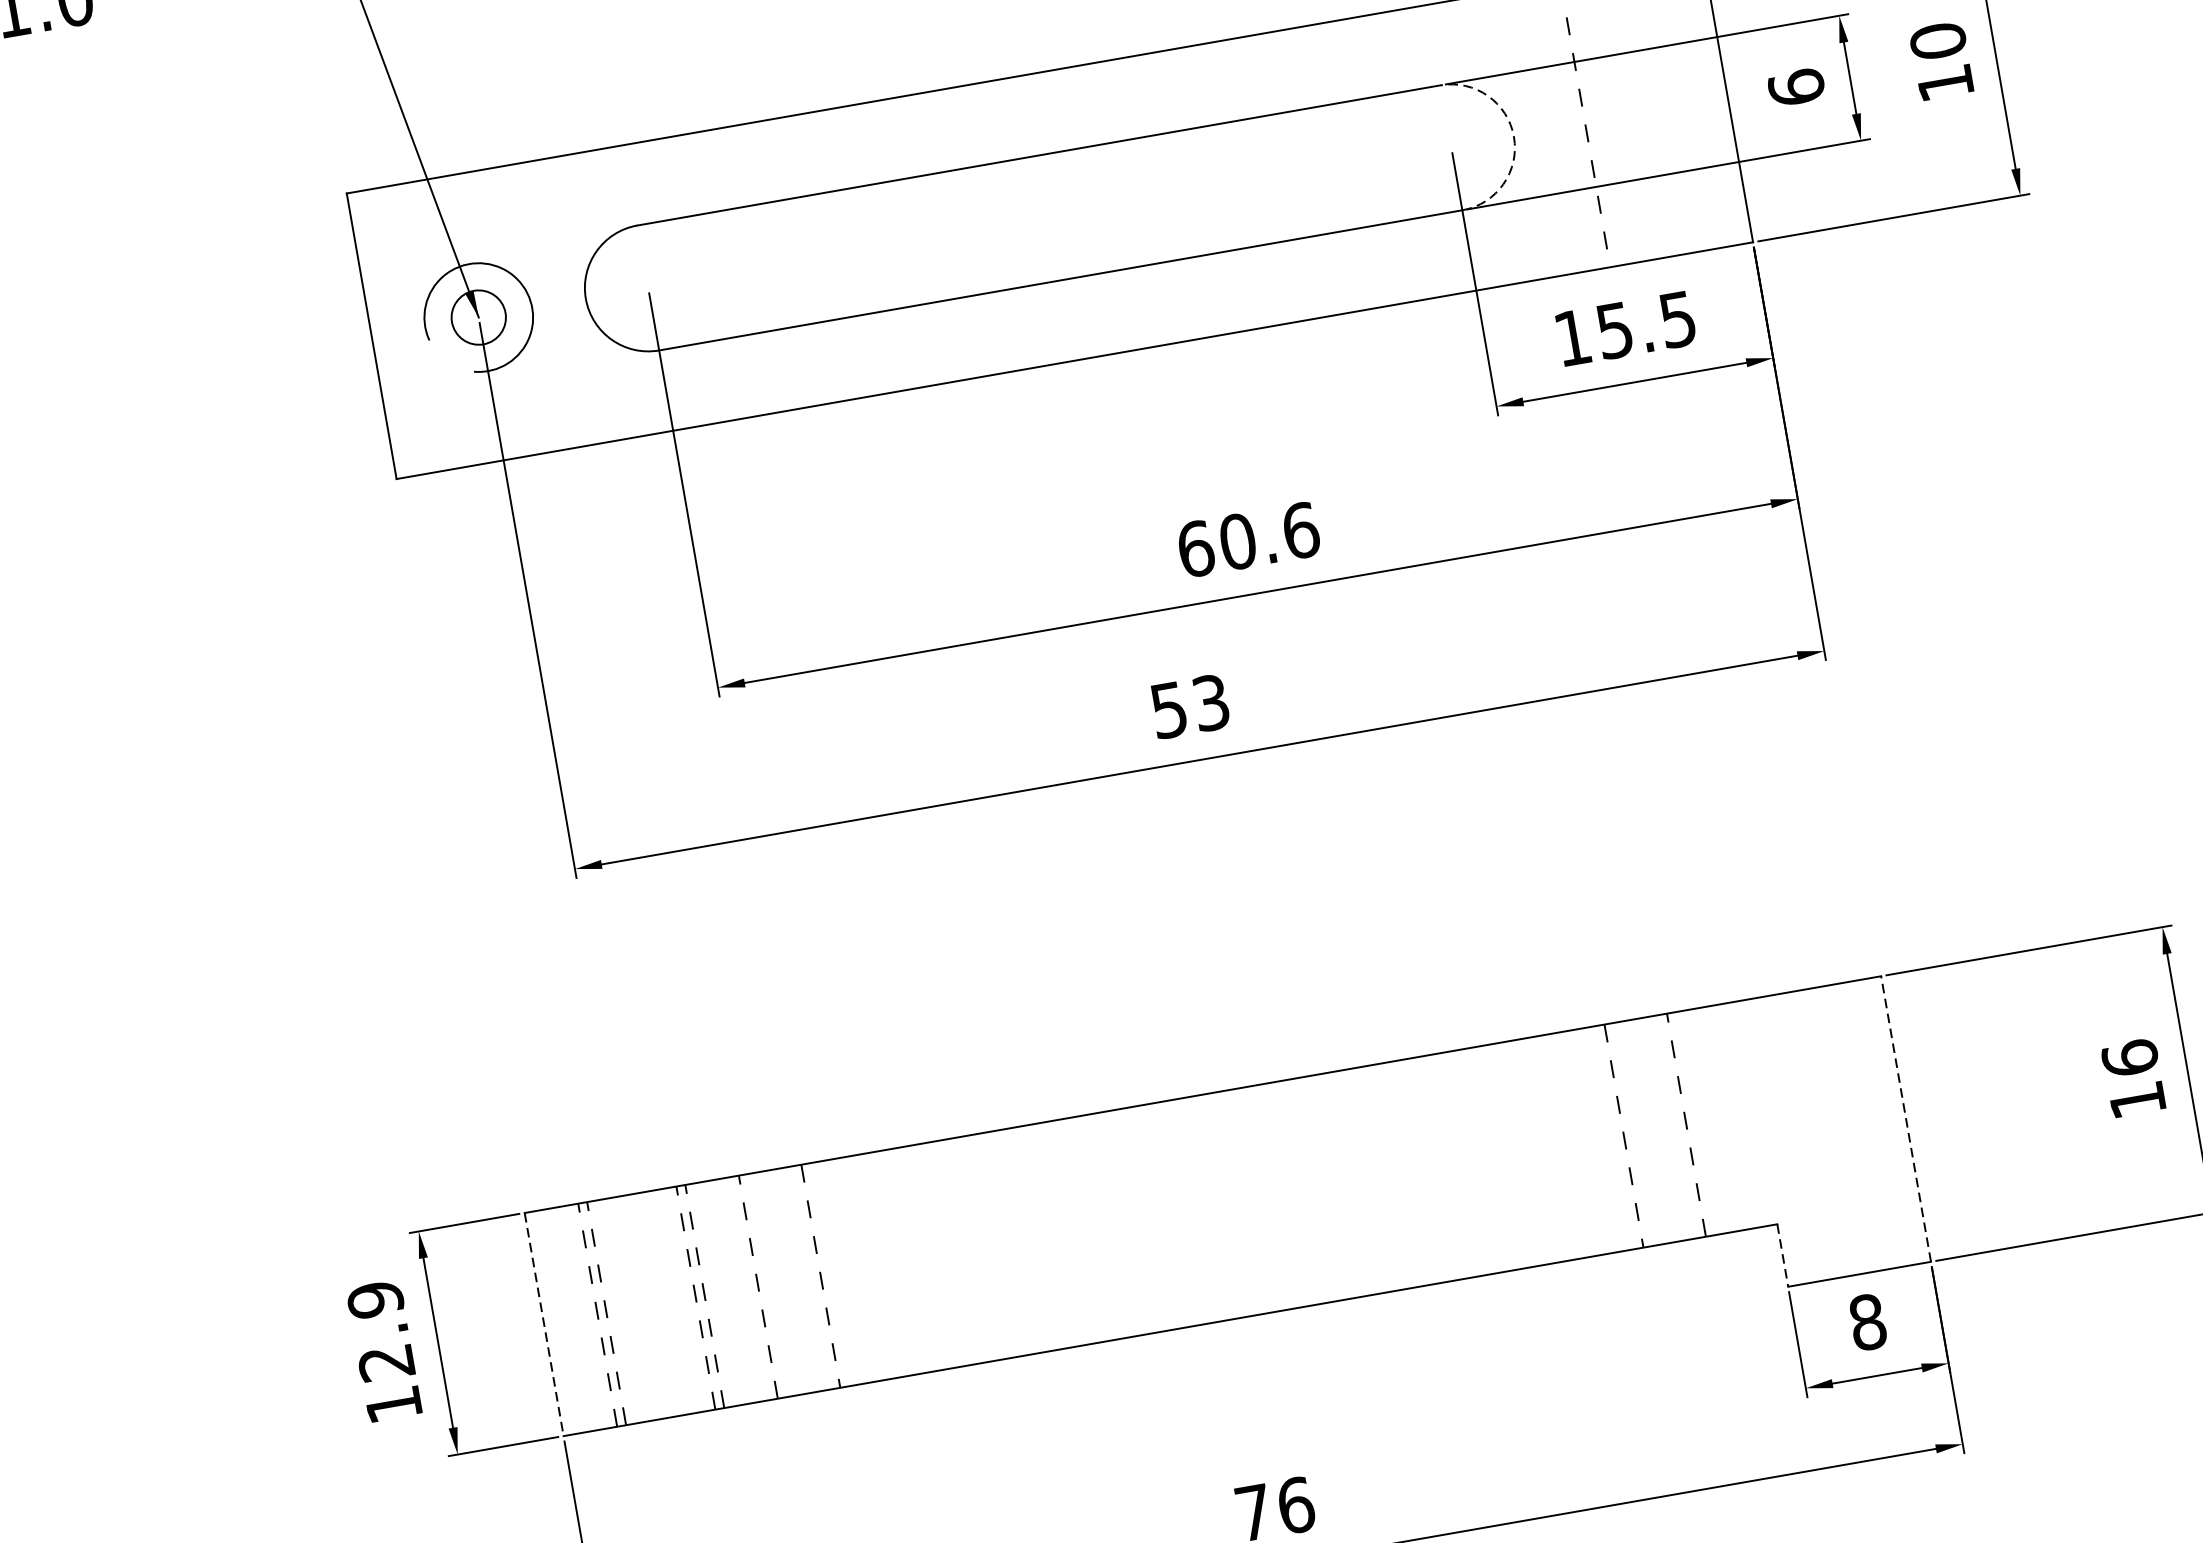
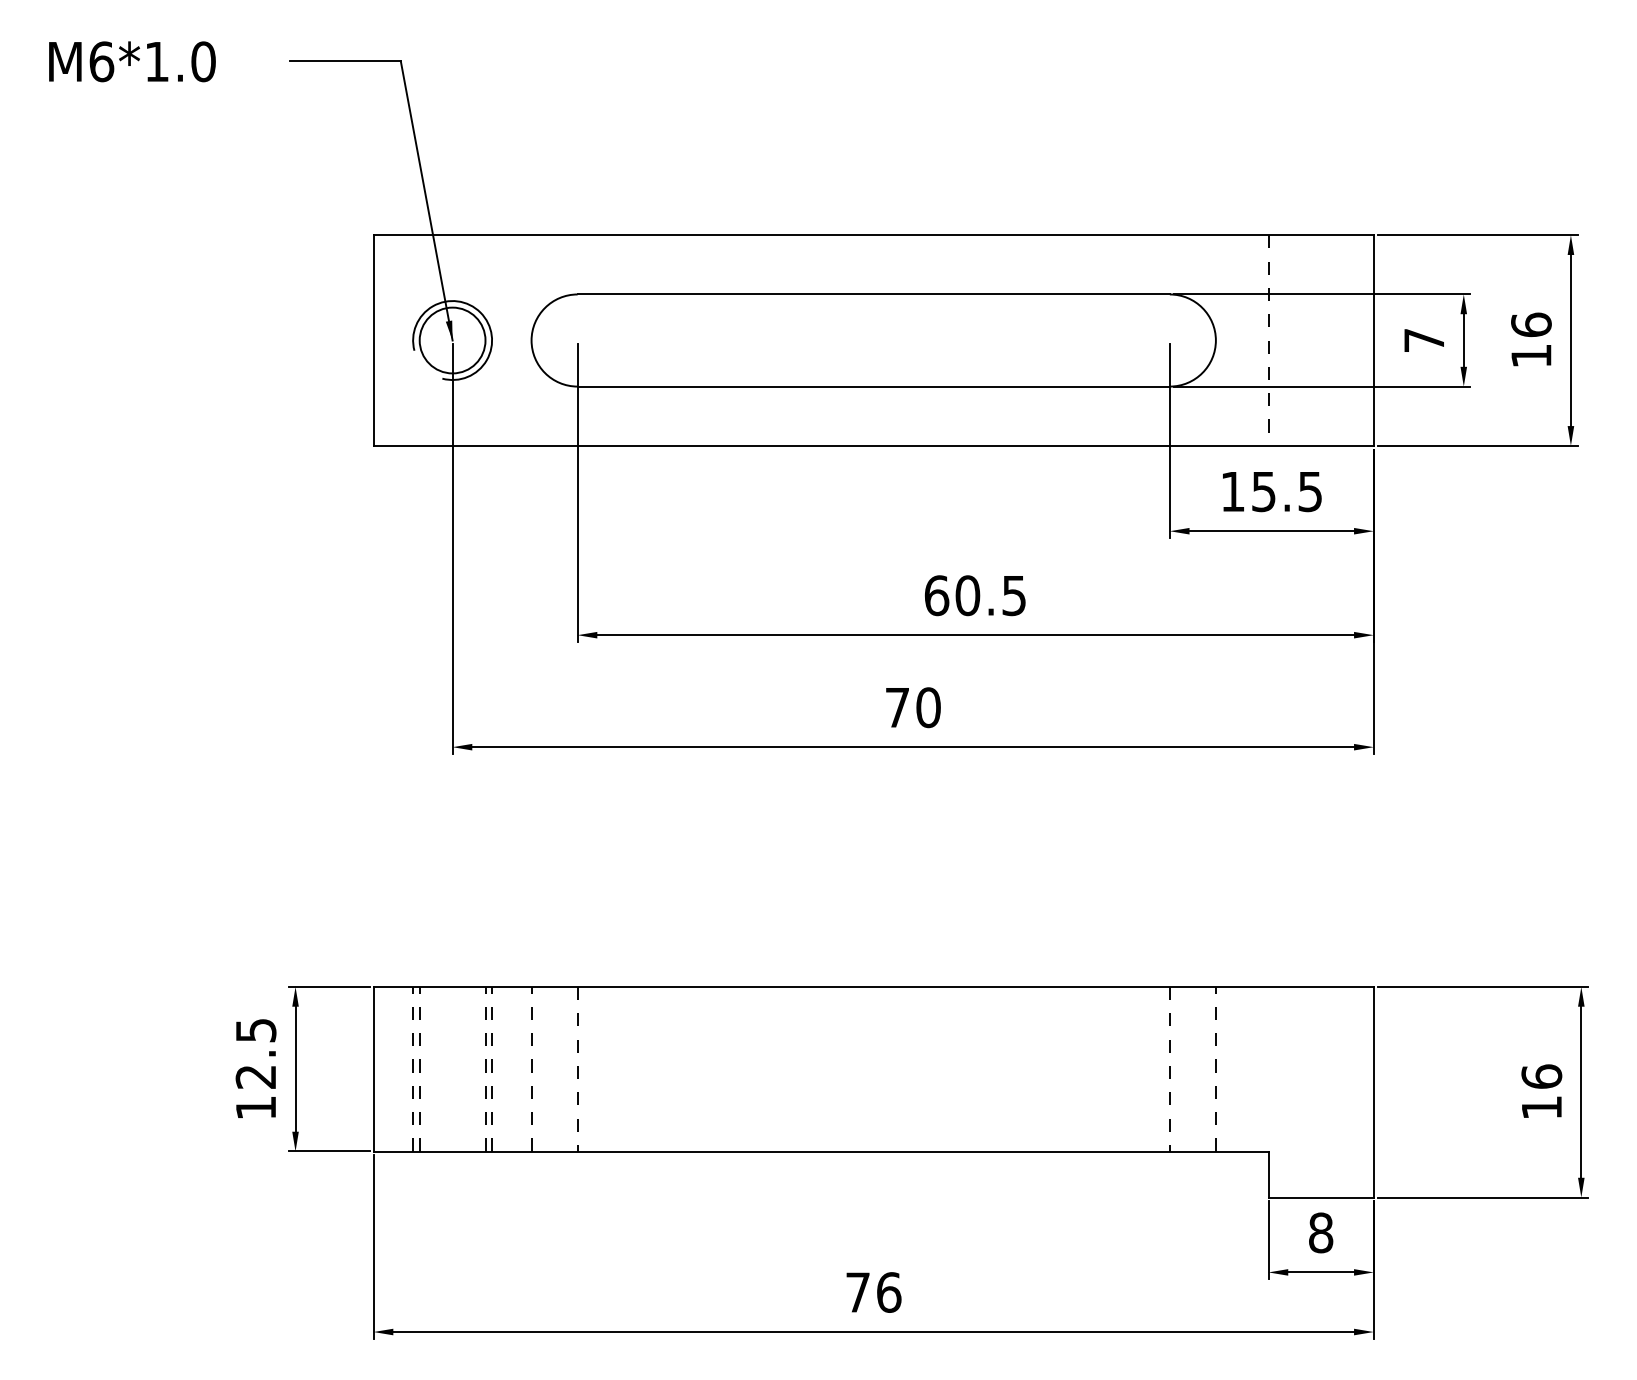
text: (1938, 40) -> (1531, 324), 10 -> 16
text: (1795, 87) -> (1423, 340), 6 -> 7
arc: (1513, 136) -> (1215, 340), dashed -> solid
circle: (478, 317) -> (452, 340), size x1.67
text: (1301, 530) -> (1014, 595), 60.6 -> 60.5
text: (1190, 706) -> (913, 707), 53 -> 70
line: (1905, 1118) -> (1373, 1091), dashed -> solid
line: (1782, 1256) -> (1268, 1175), dashed -> solid
text: (374, 1299) -> (255, 1030), 12.9 -> 12.5
line: (544, 1324) -> (373, 1069), dashed -> solid

